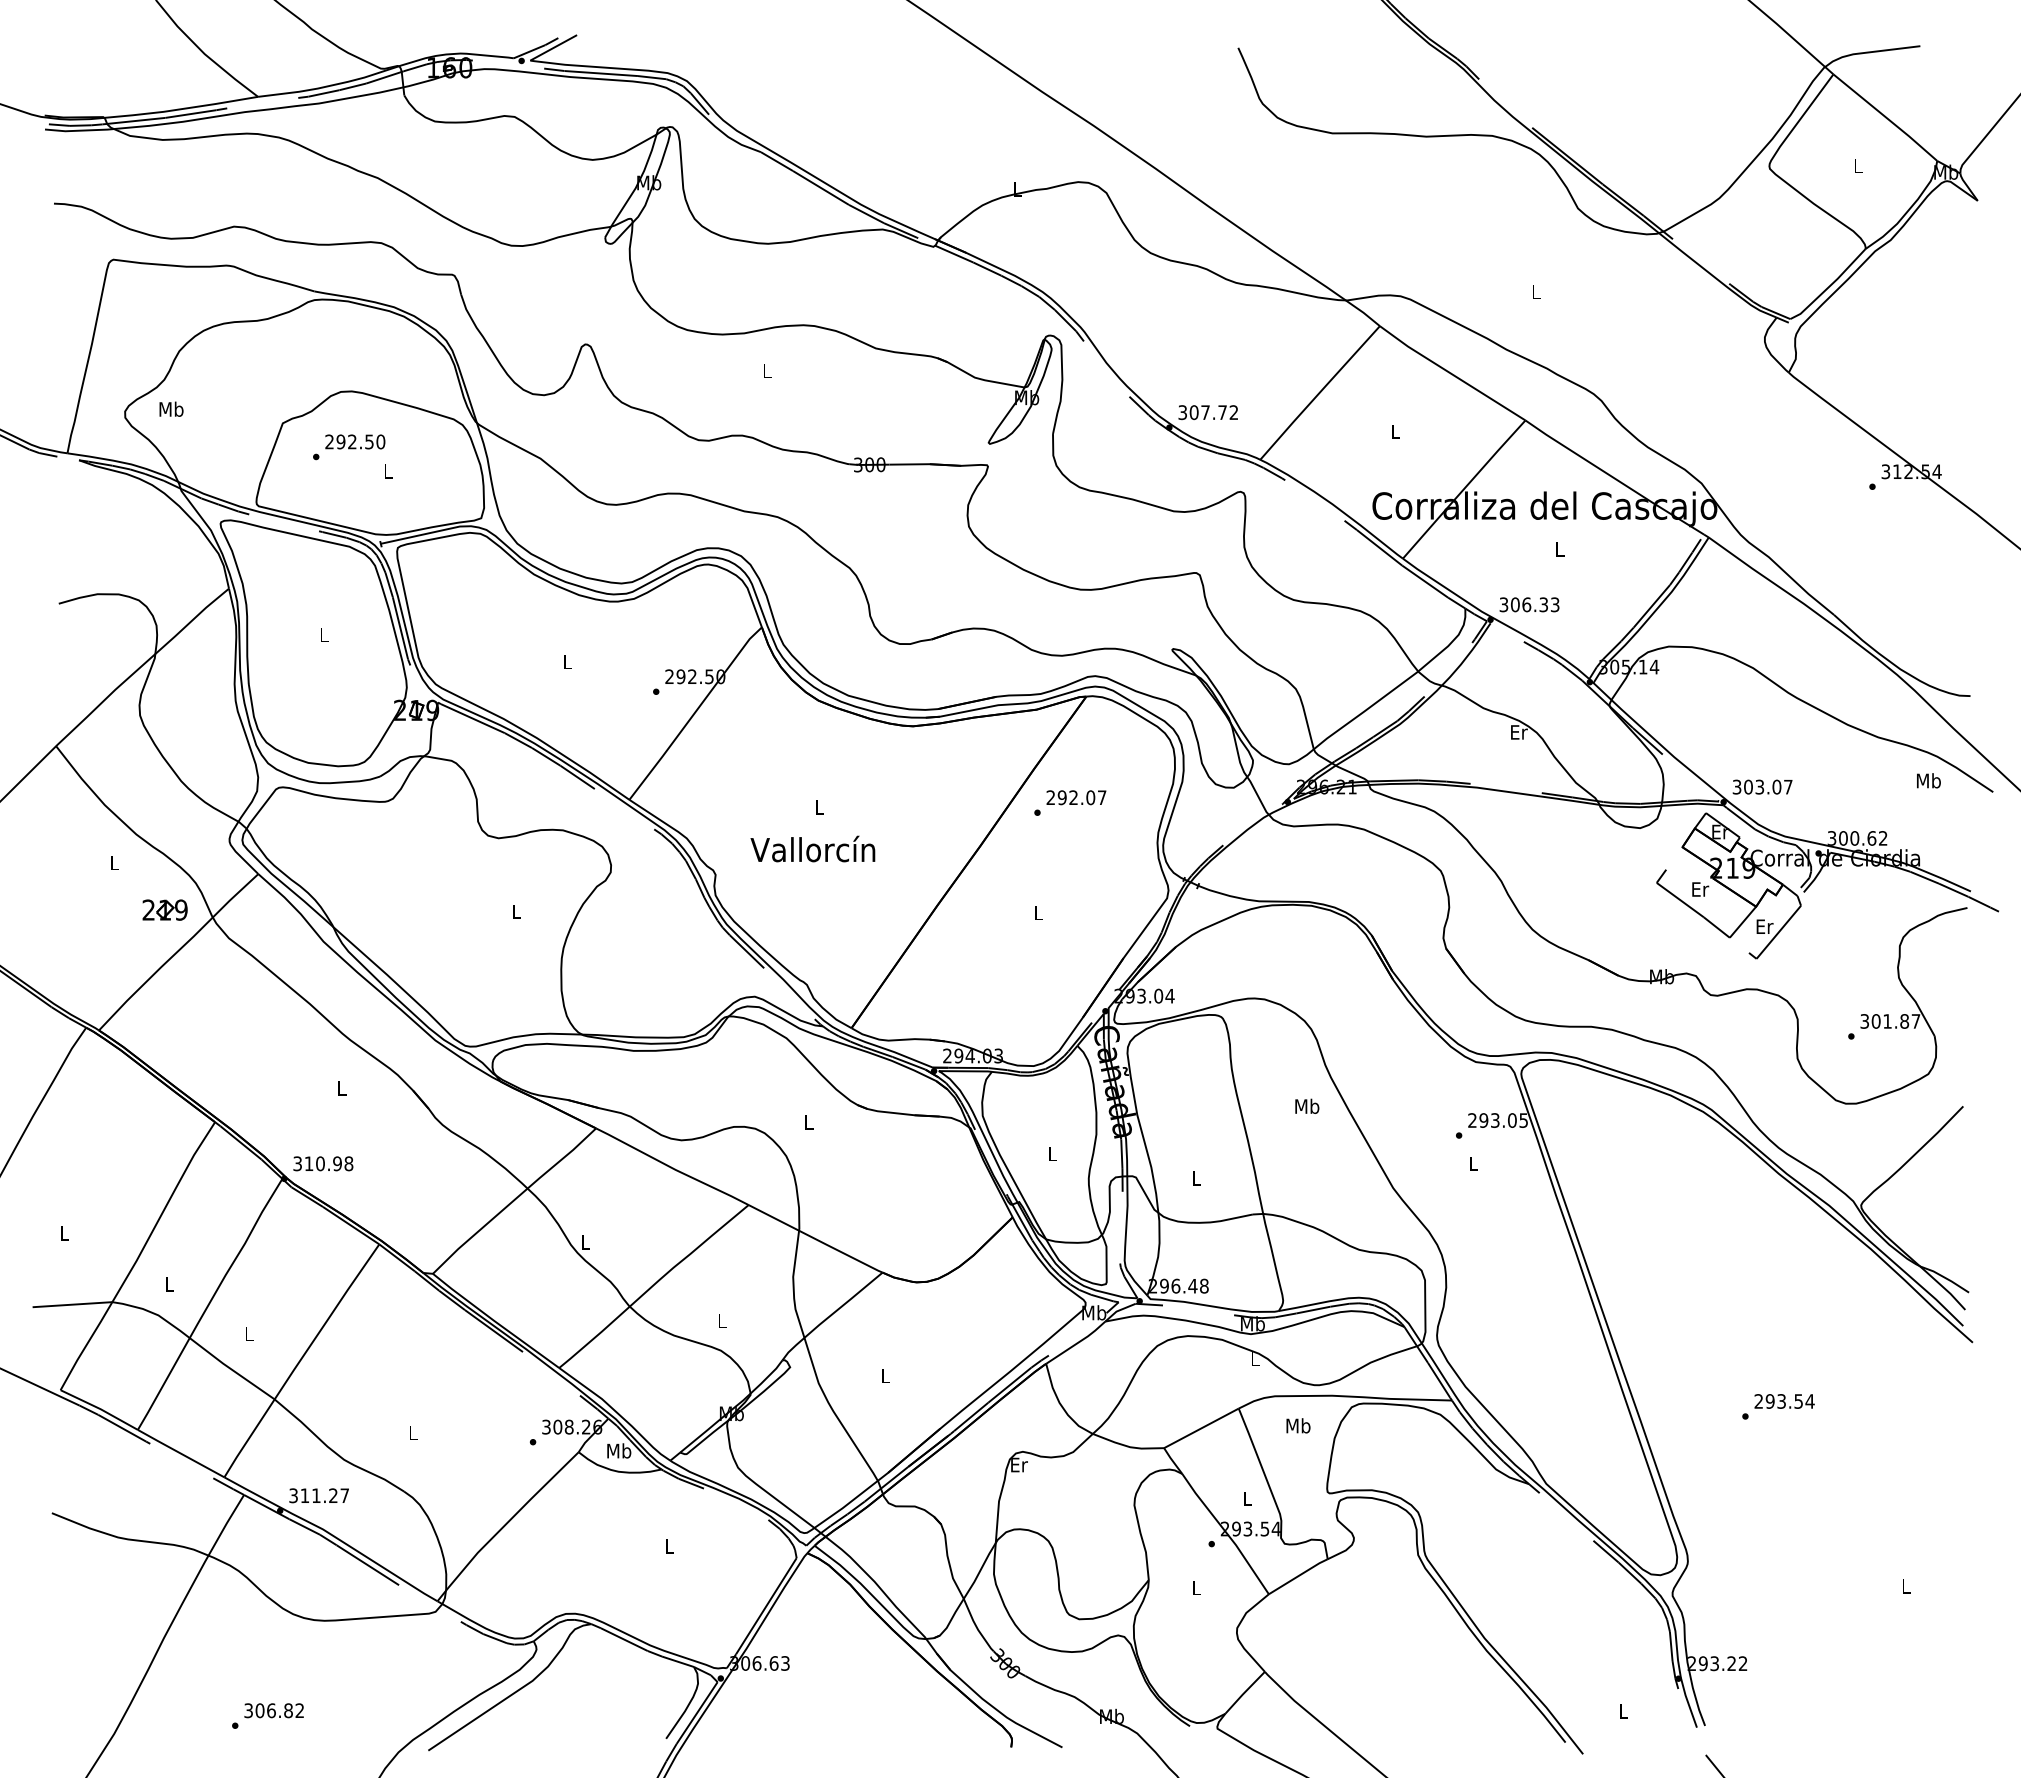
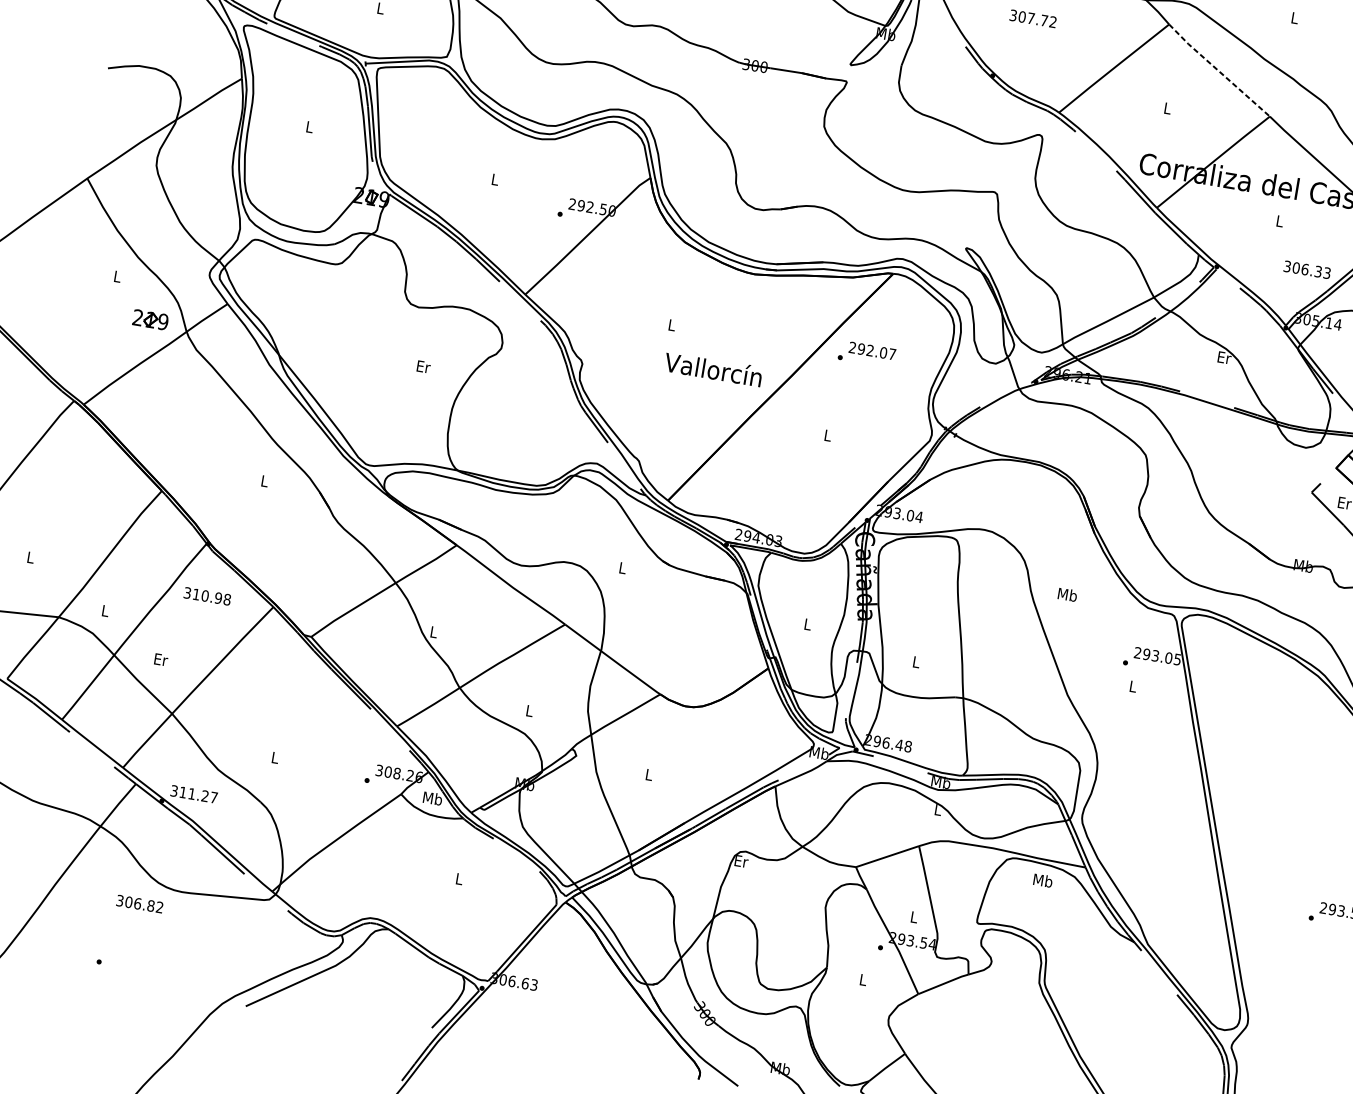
line: (1452, 374) -> (1219, 71), solid -> dashed
text: (1207, 412) -> (1032, 18), moved
text: (1529, 604) -> (1307, 269), moved
text: (812, 848) -> (713, 368), moved
text: (517, 911) -> (423, 366), L -> Er
text: (1307, 1105) -> (1067, 594), moved
text: (323, 1163) -> (207, 596), moved
text: (249, 1333) -> (161, 659), L -> Er
text: (1298, 1425) -> (1043, 880), moved
text: (273, 1710) -> (139, 903), moved

